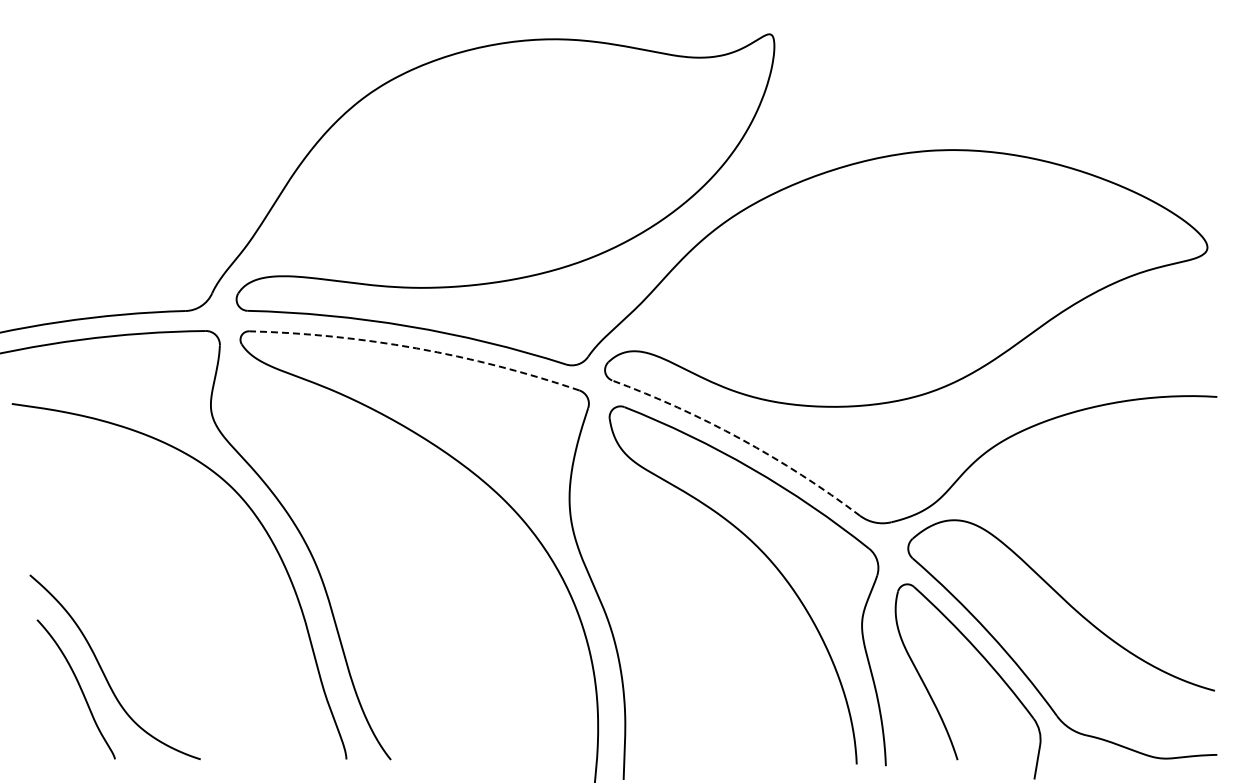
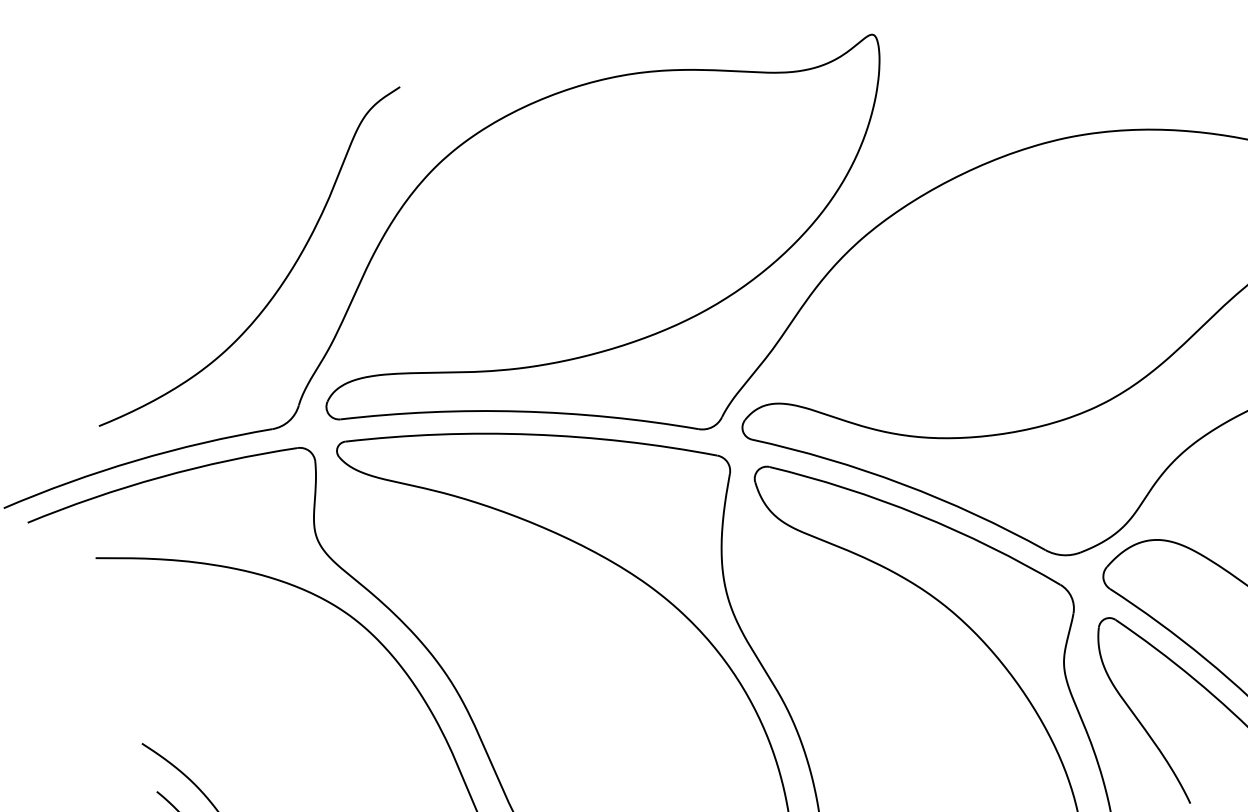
curve: (217, 175) -> (286, 275), added
arc: (416, 348) -> (531, 434), dashed -> solid
arc: (741, 439) -> (903, 484), dashed -> solid

